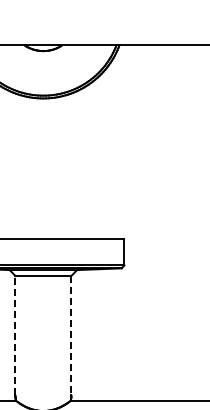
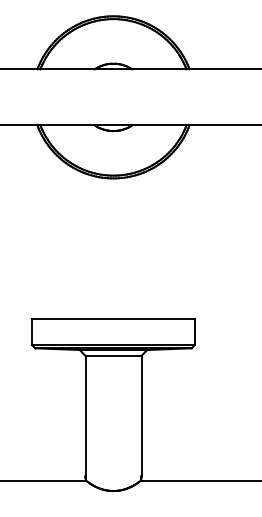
line: (15, 335) -> (85, 415), dashed -> solid
line: (71, 335) -> (141, 415), dashed -> solid

